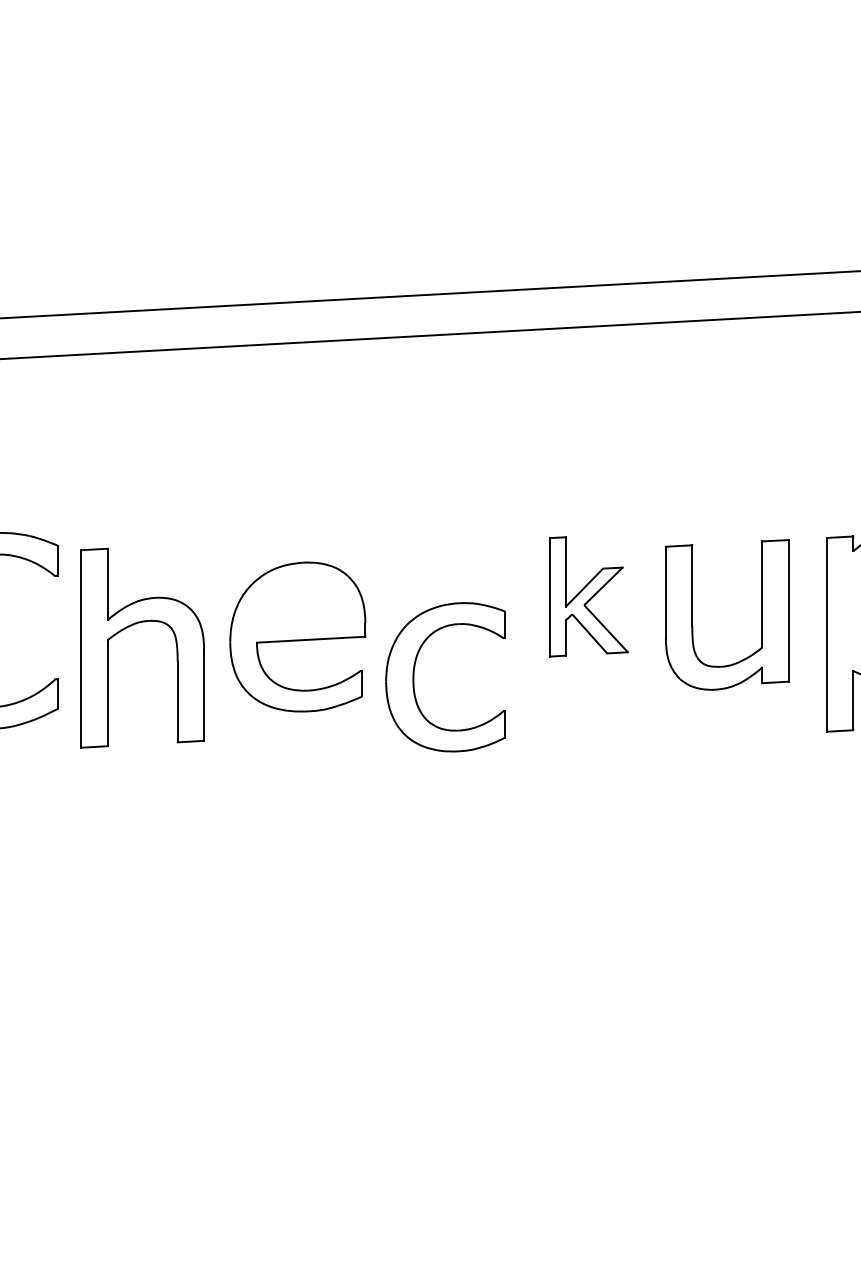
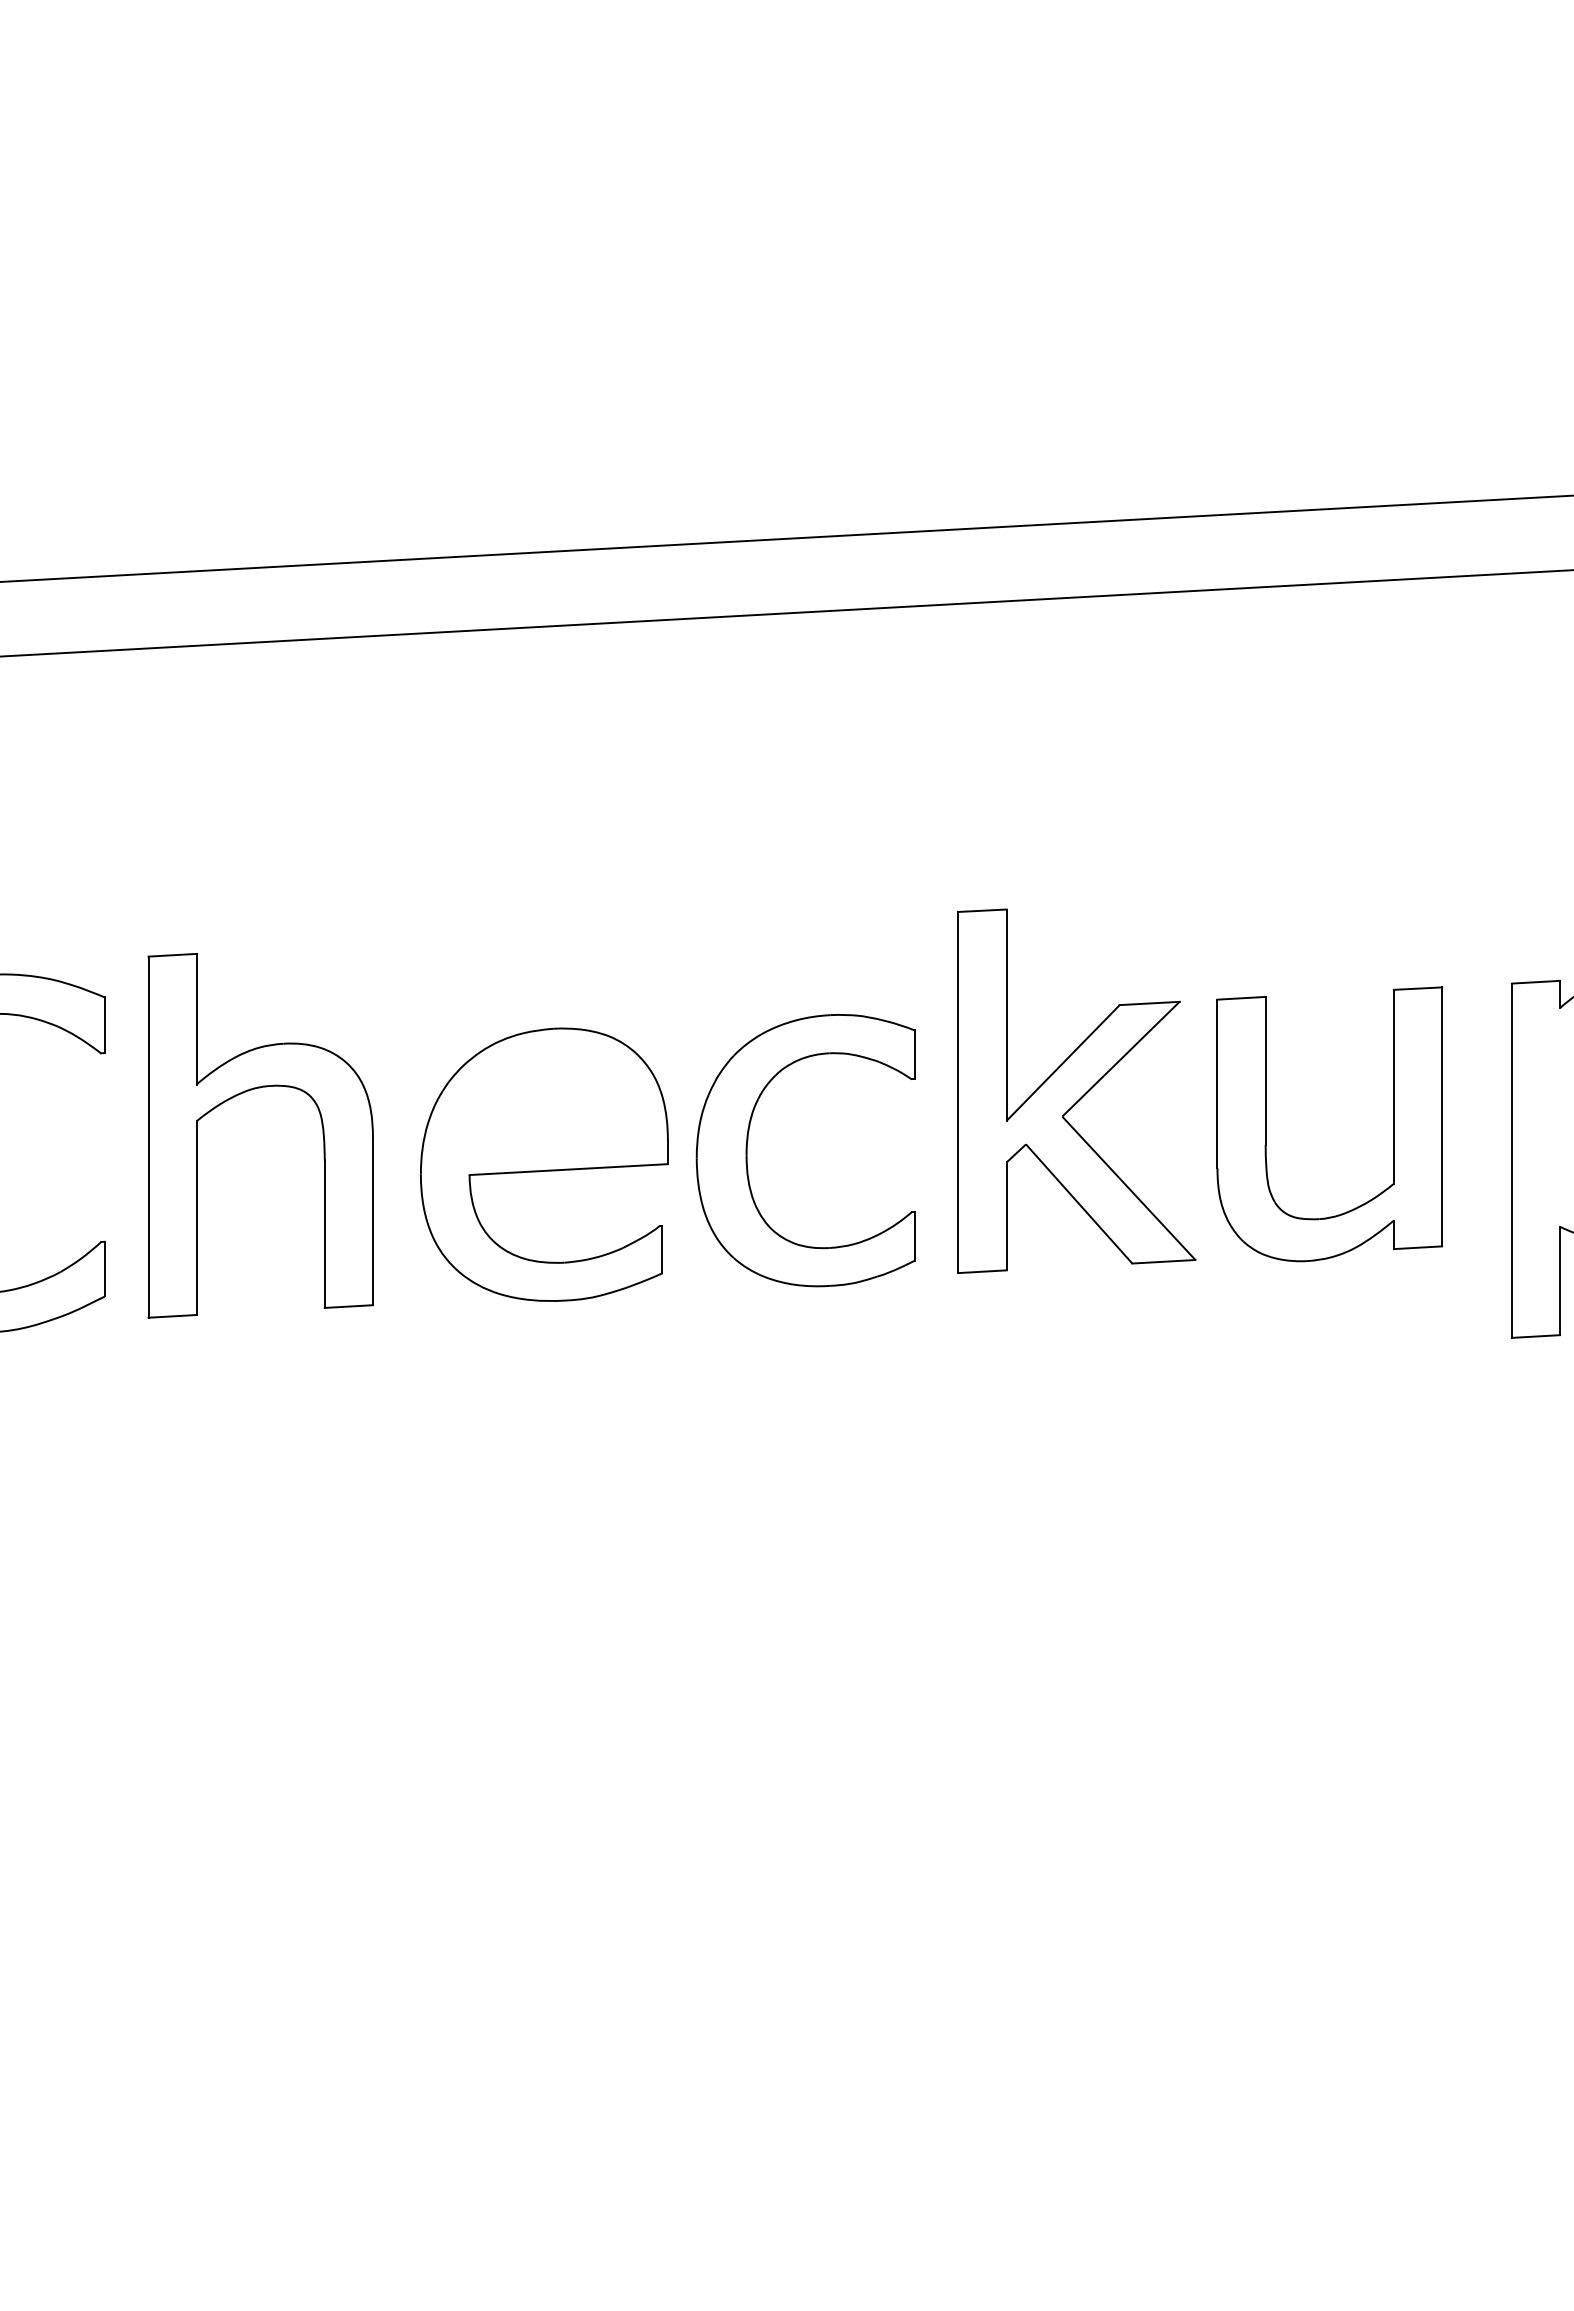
part: (588, 596) -> (1075, 1090), size x1.67
part: (131, 626) -> (240, 1096), moved
part: (414, 677) -> (748, 1150), moved

